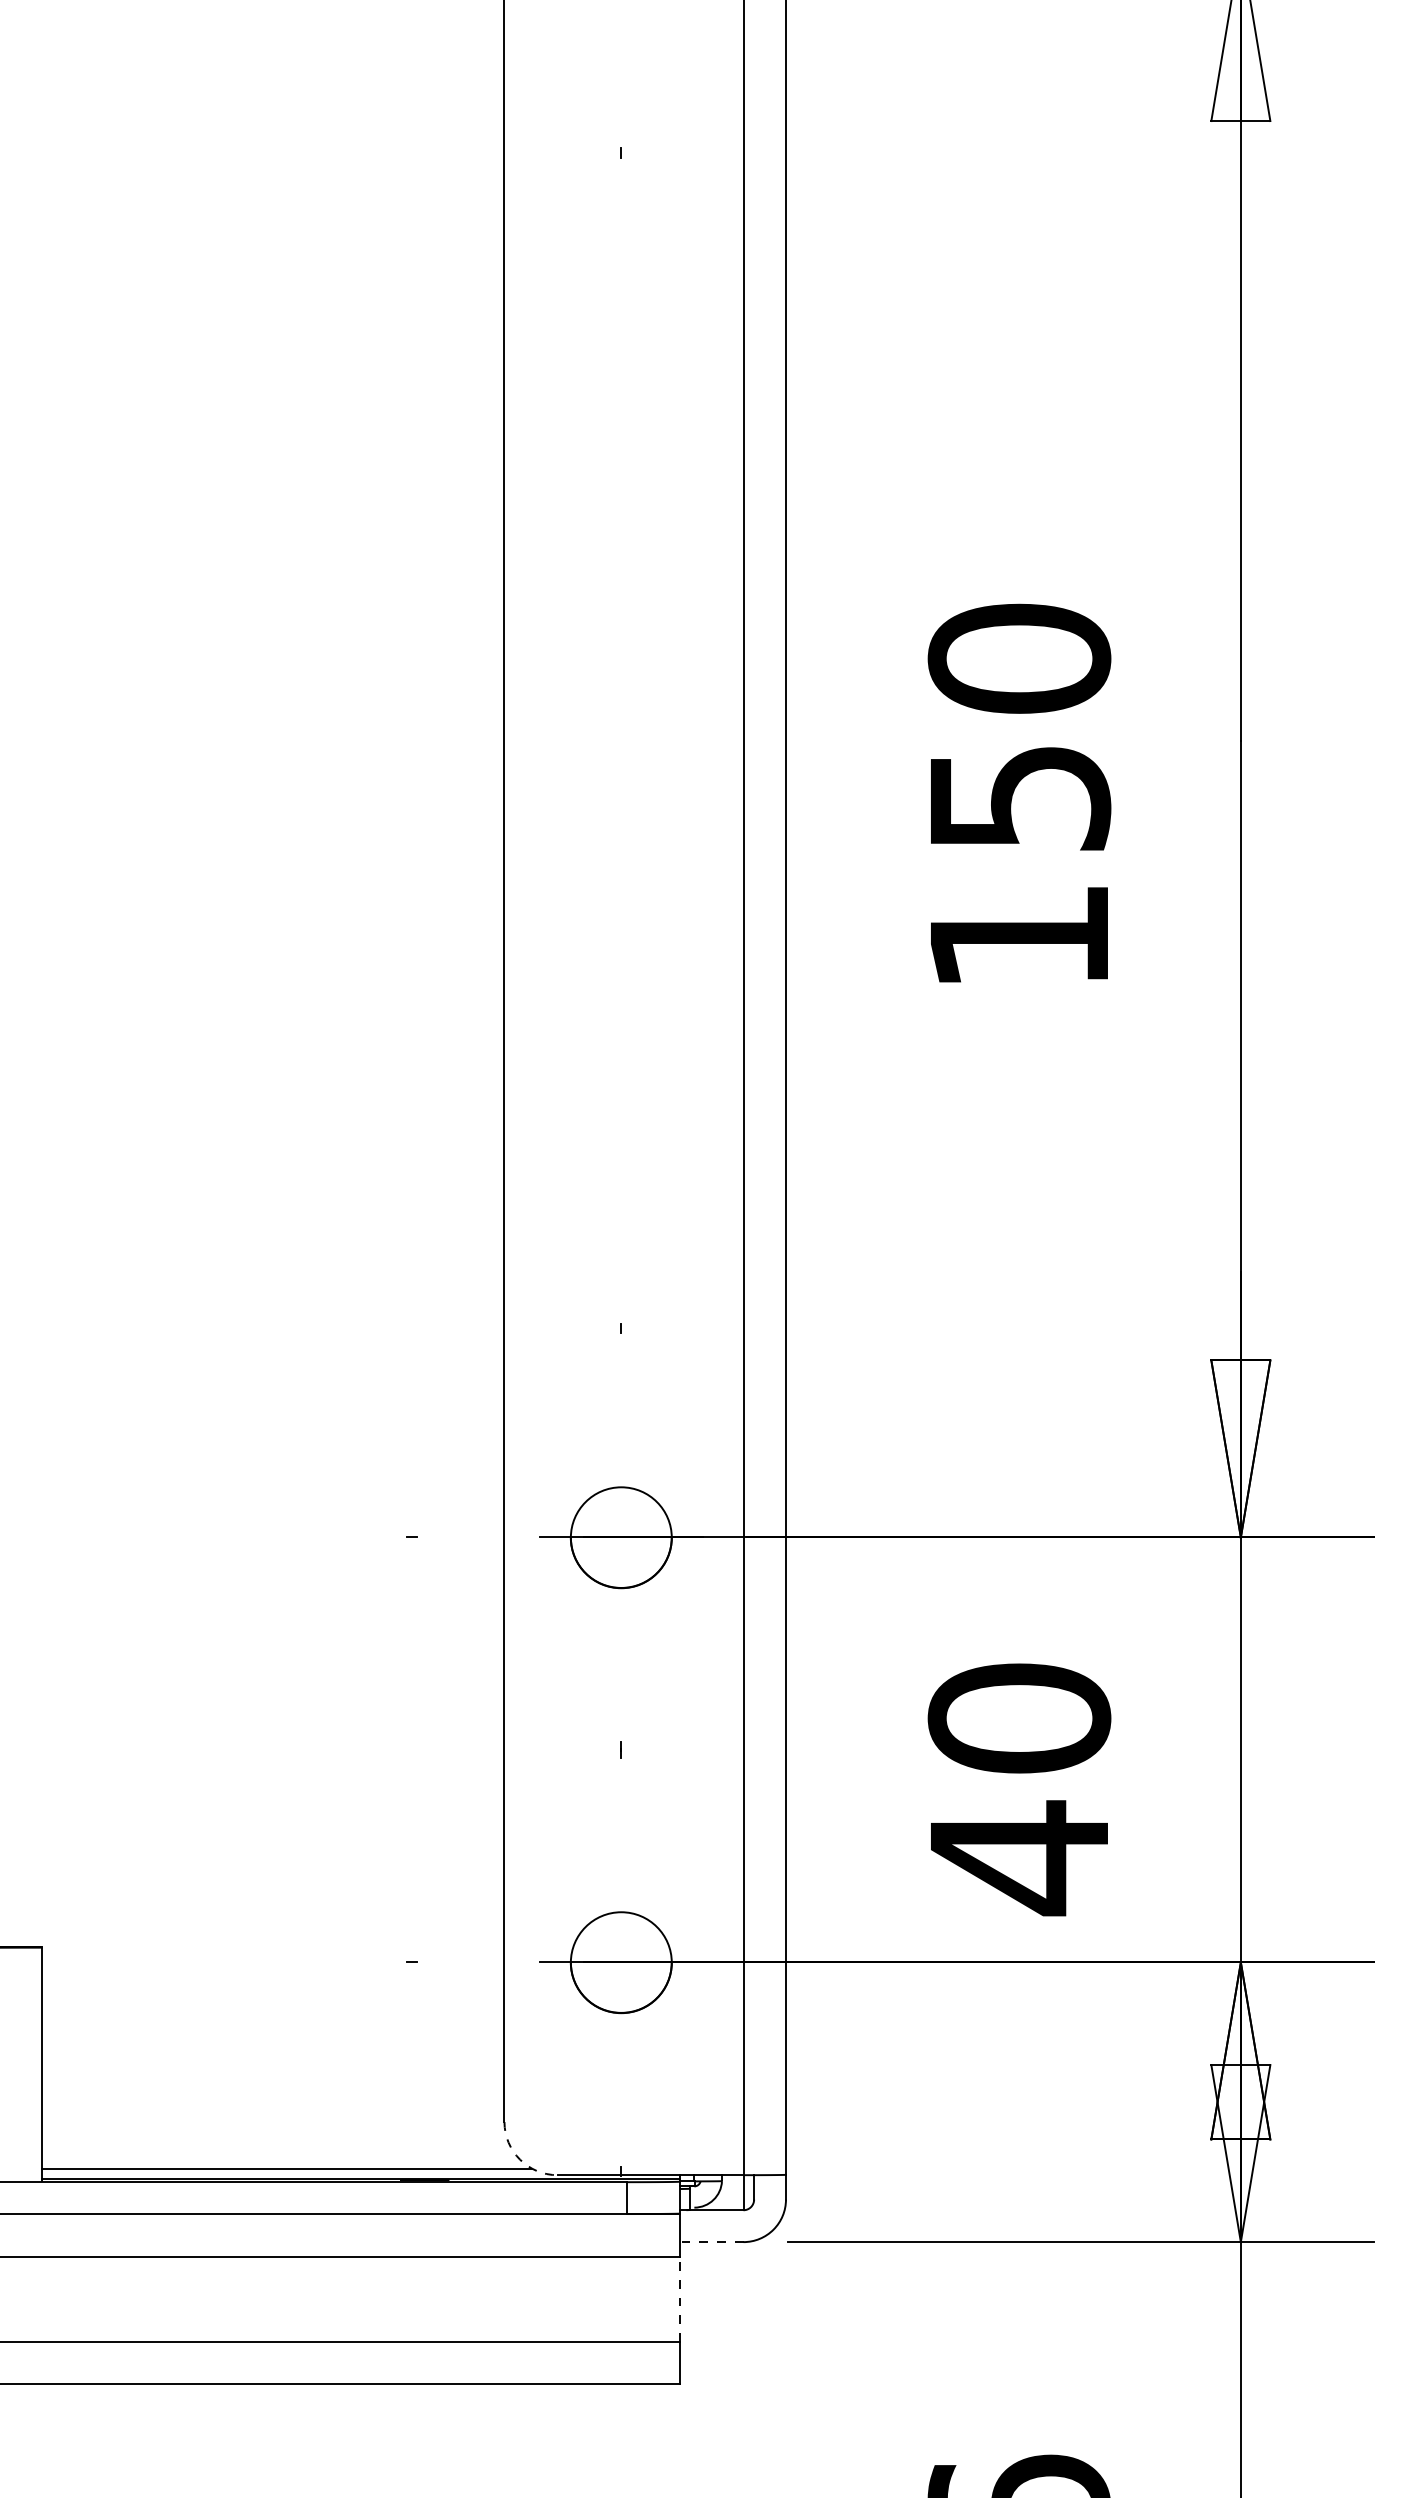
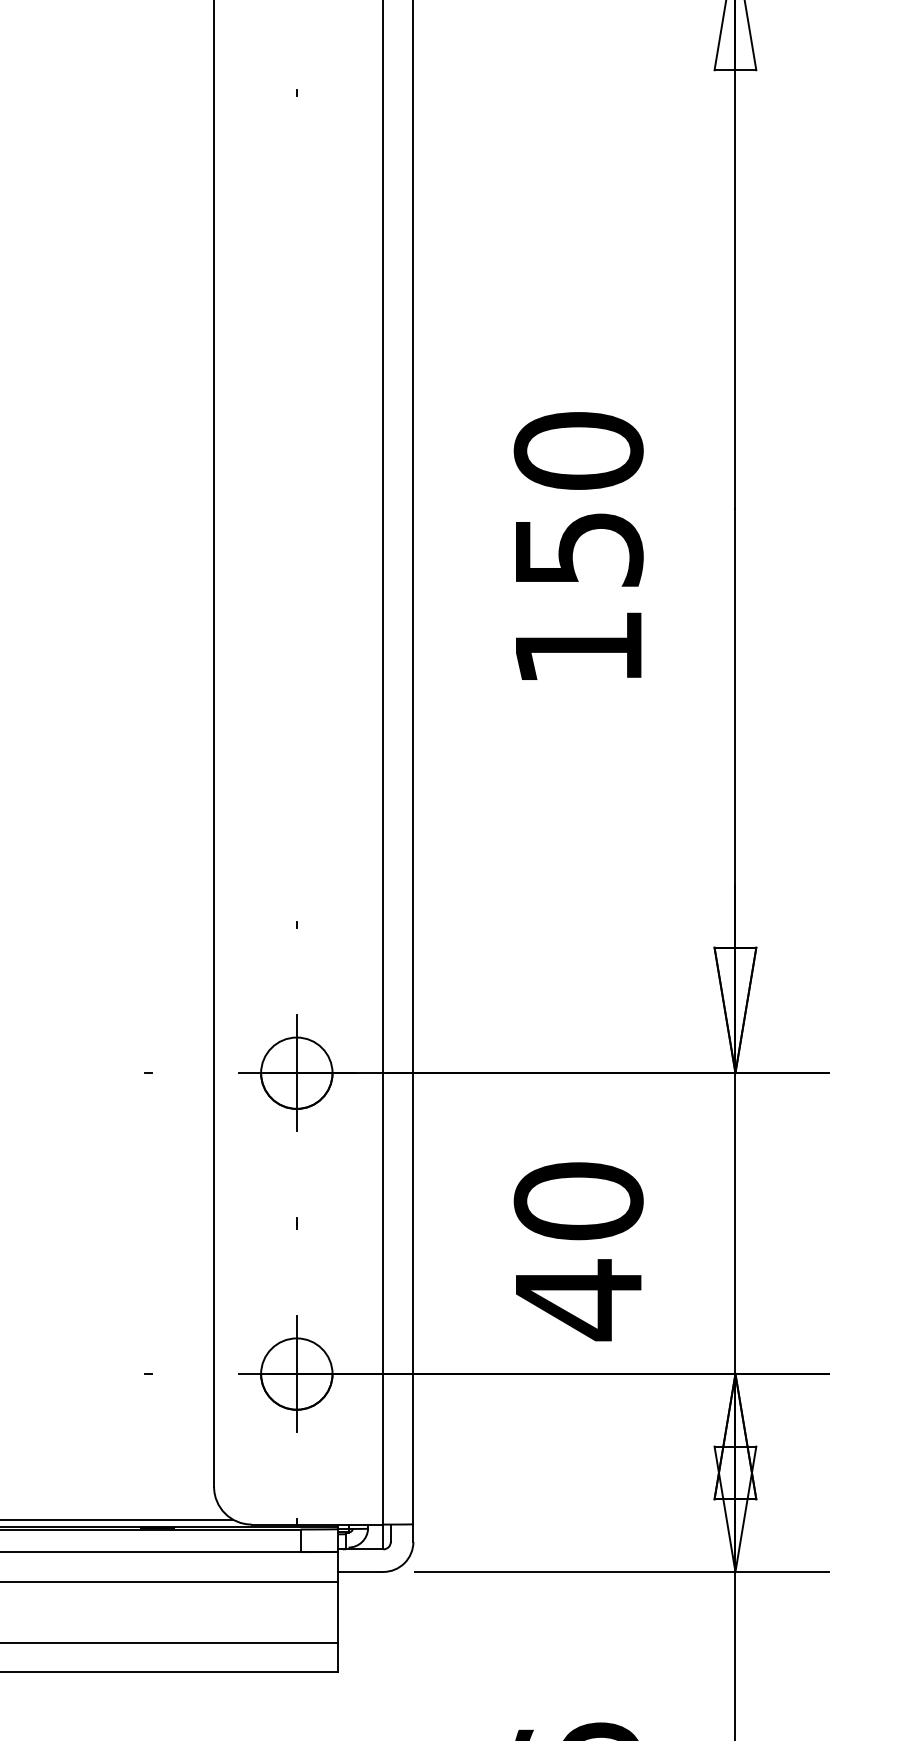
line: (621, 1537) -> (296, 1073), added
line: (621, 1962) -> (296, 1373), added
arc: (520, 2159) -> (225, 1513), dashed -> solid
line: (711, 2242) -> (360, 1572), dashed -> solid
line: (679, 2298) -> (338, 1611), dashed -> solid

